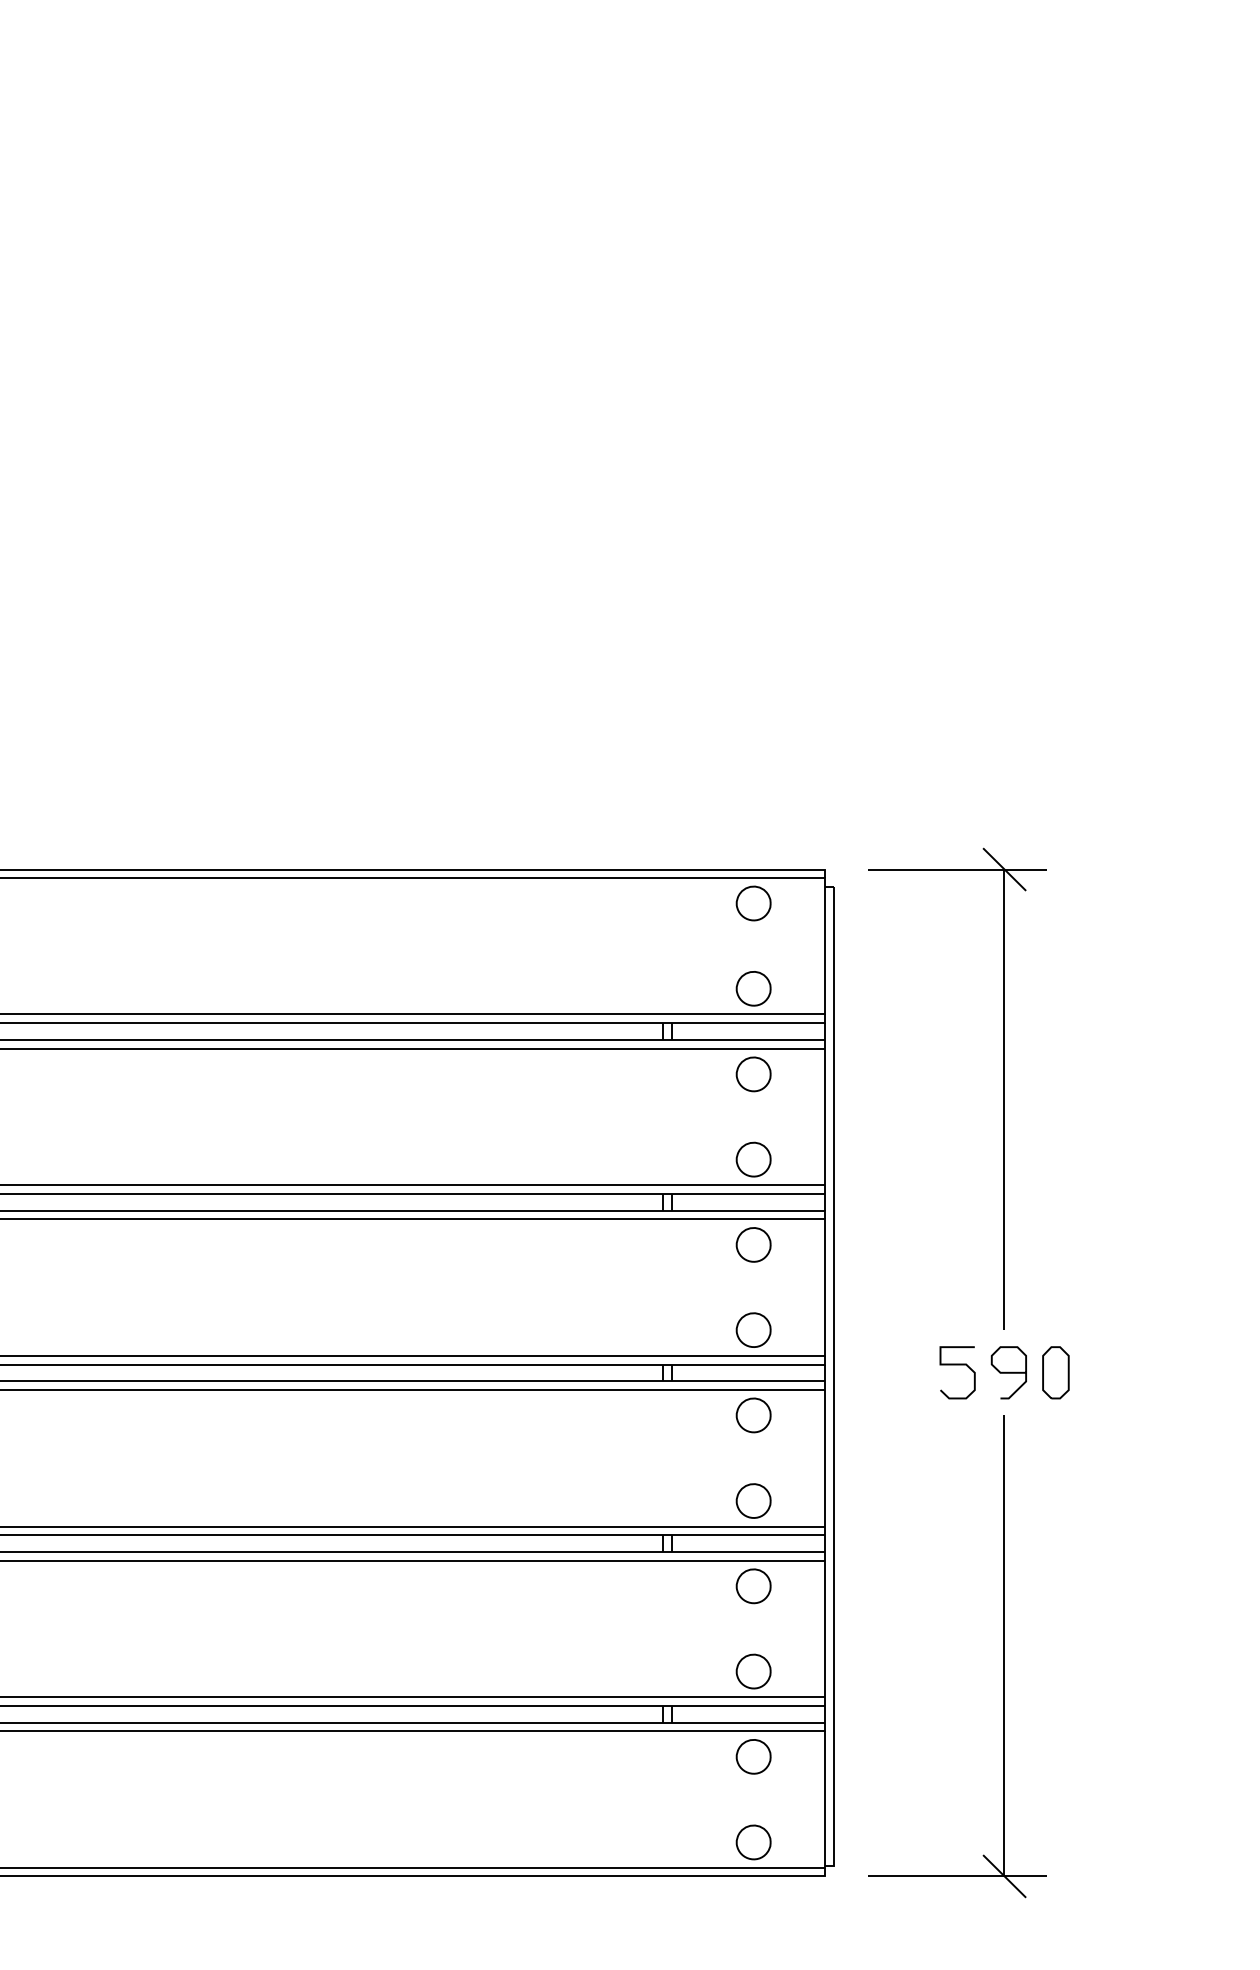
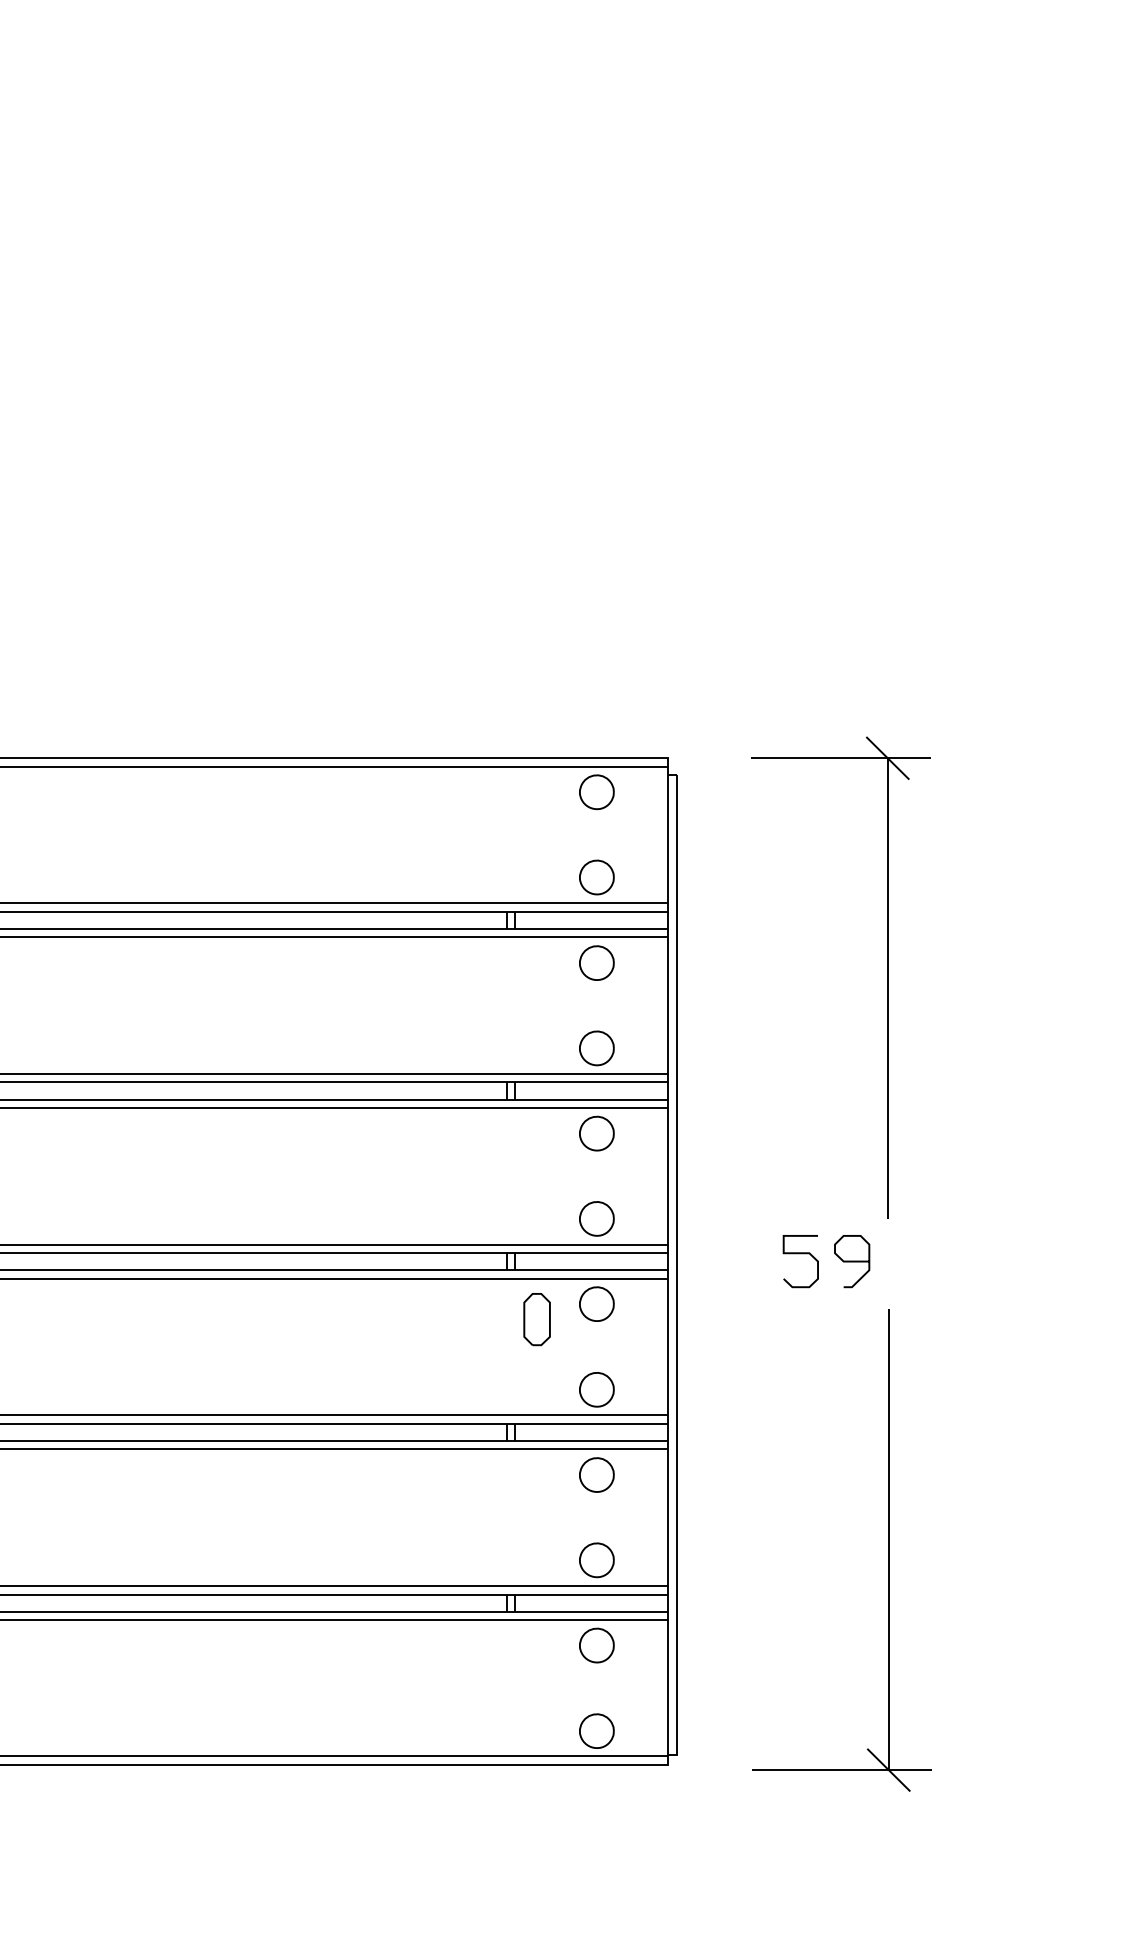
part: (1003, 1088) -> (886, 977), moved
part: (1055, 1372) -> (536, 1319), moved
part: (1003, 1656) -> (887, 1550), moved

